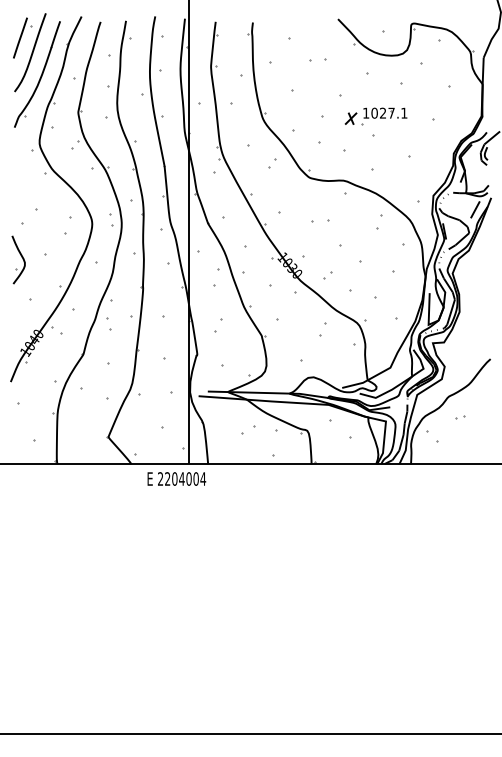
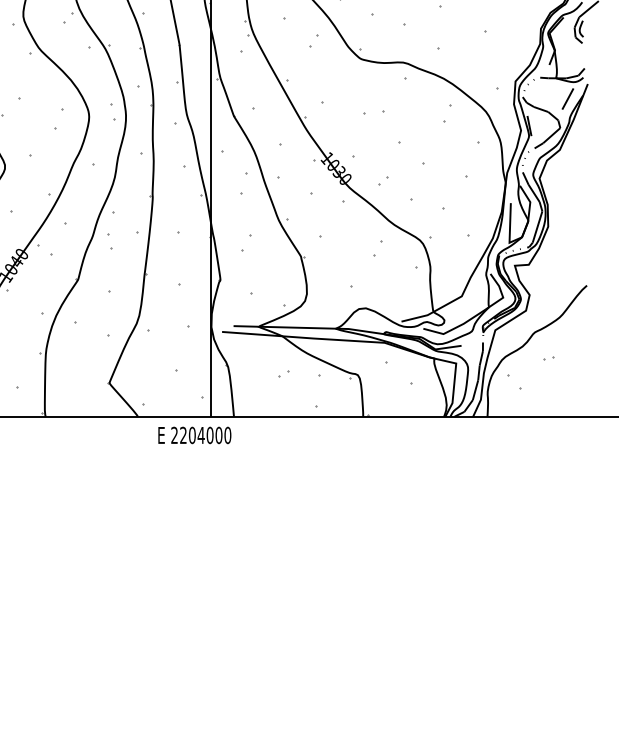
part: (247, 430) -> (283, 374), size x0.62
text: (203, 478) -> (228, 434), 2204004 -> 2204000

